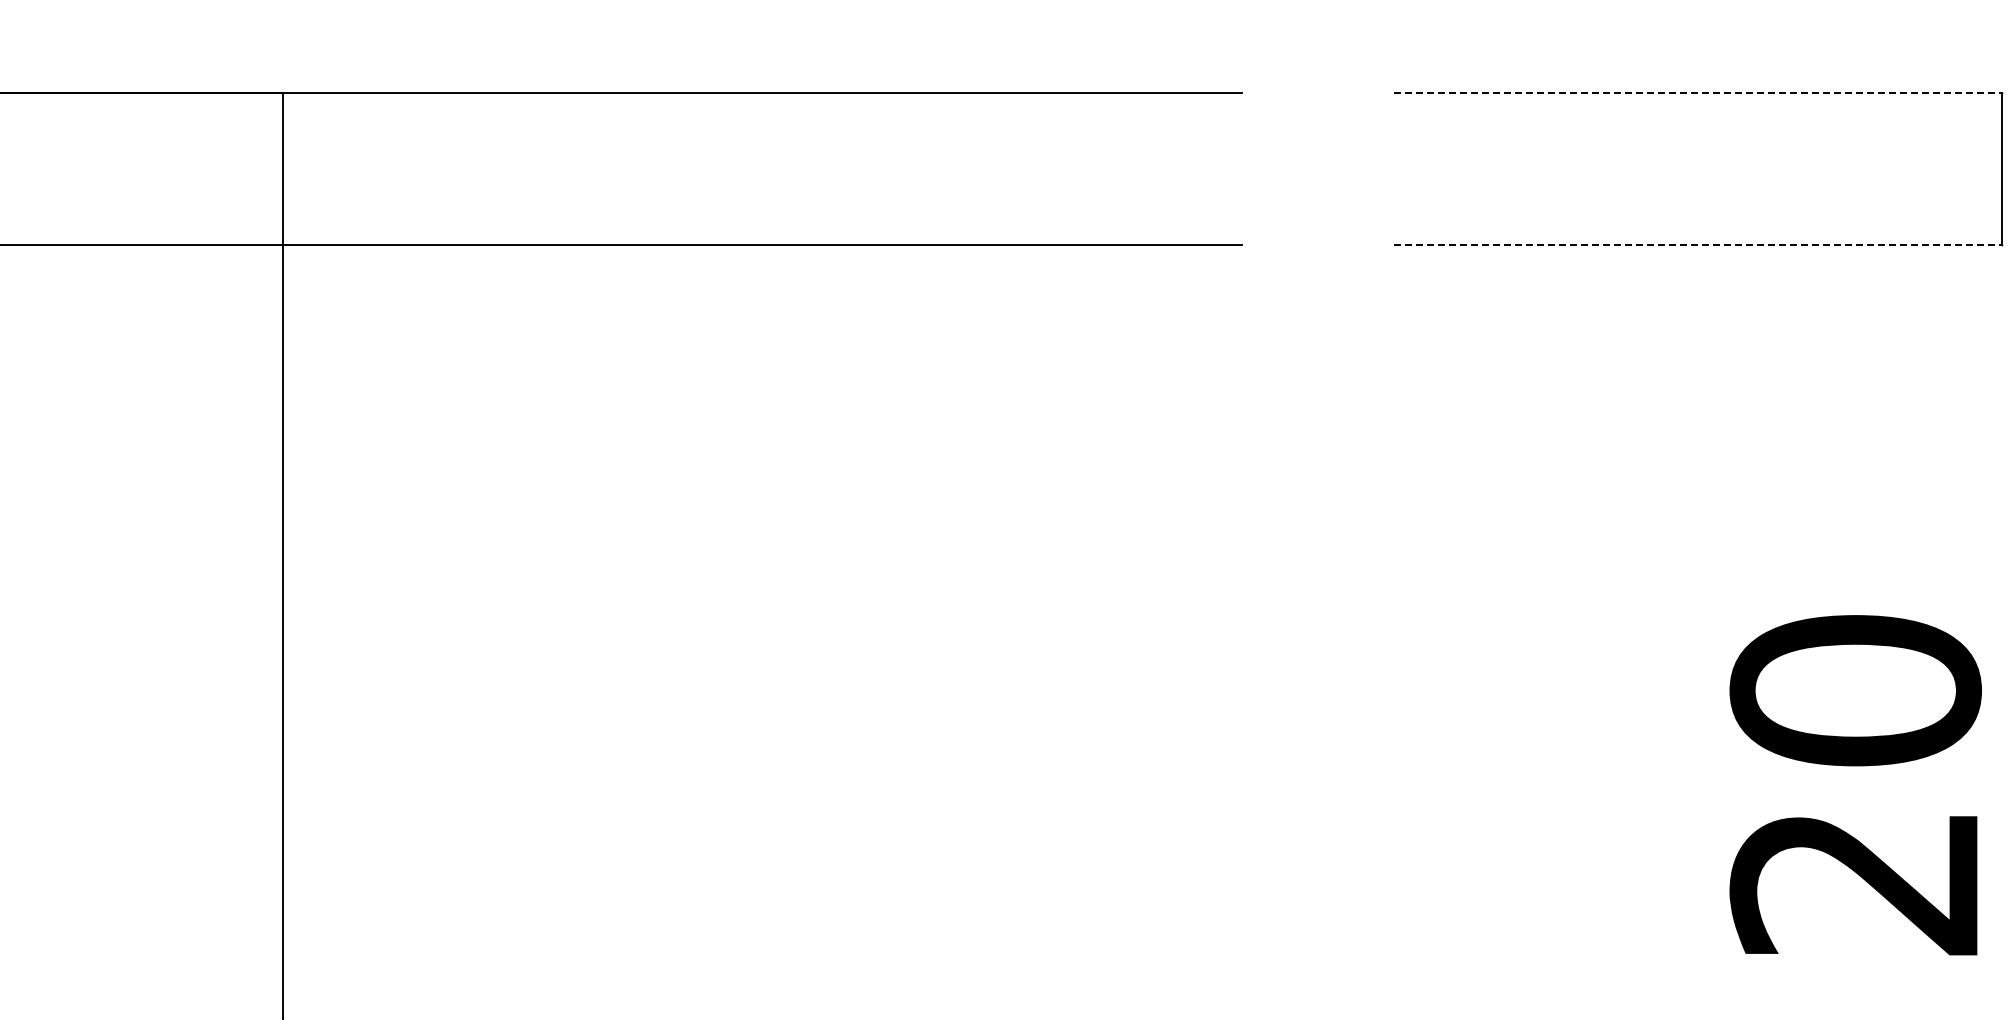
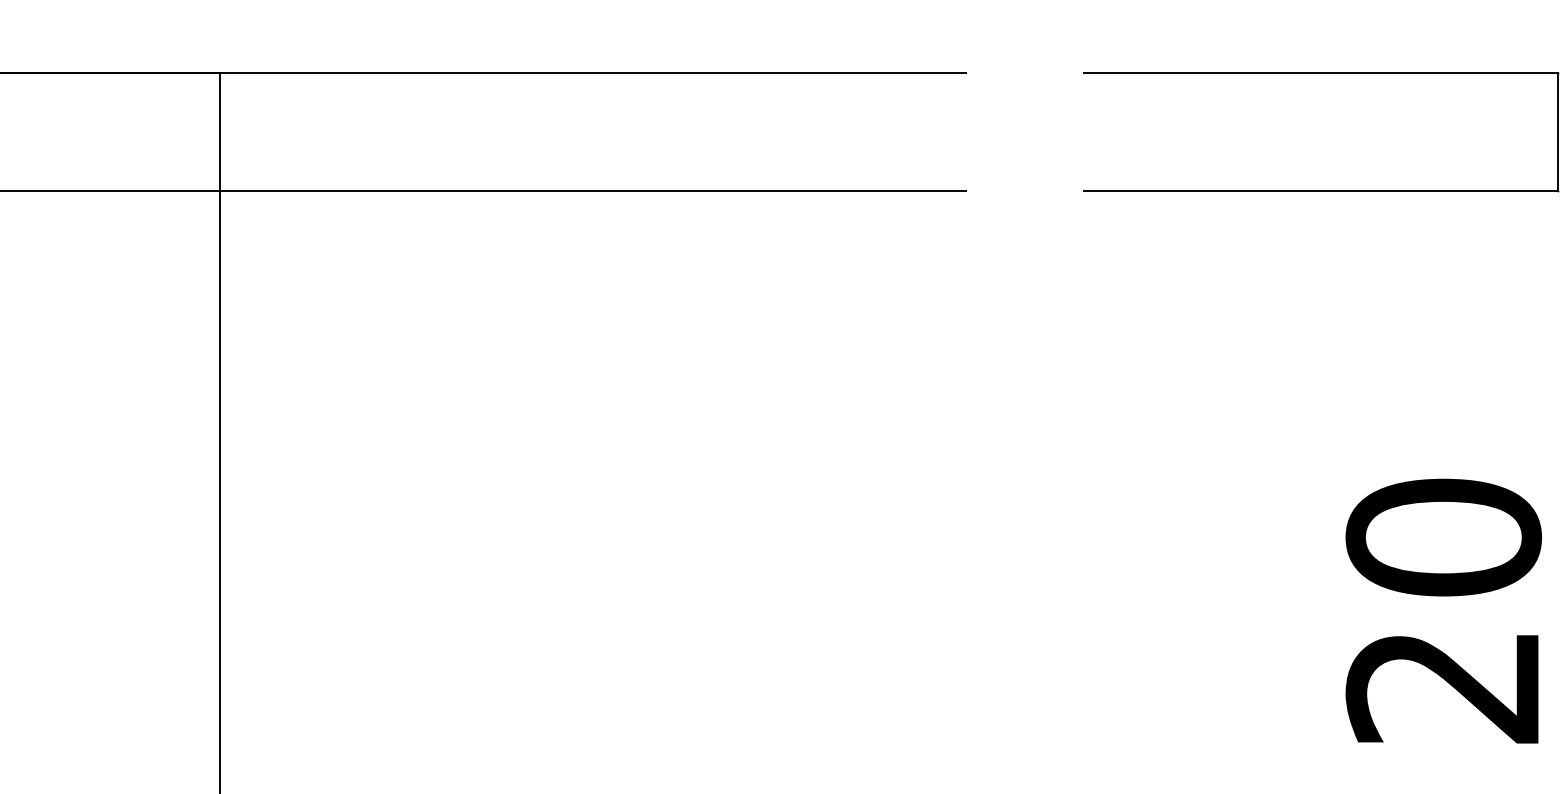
line: (1698, 93) -> (1321, 72), dashed -> solid
line: (1698, 245) -> (1321, 191), dashed -> solid

